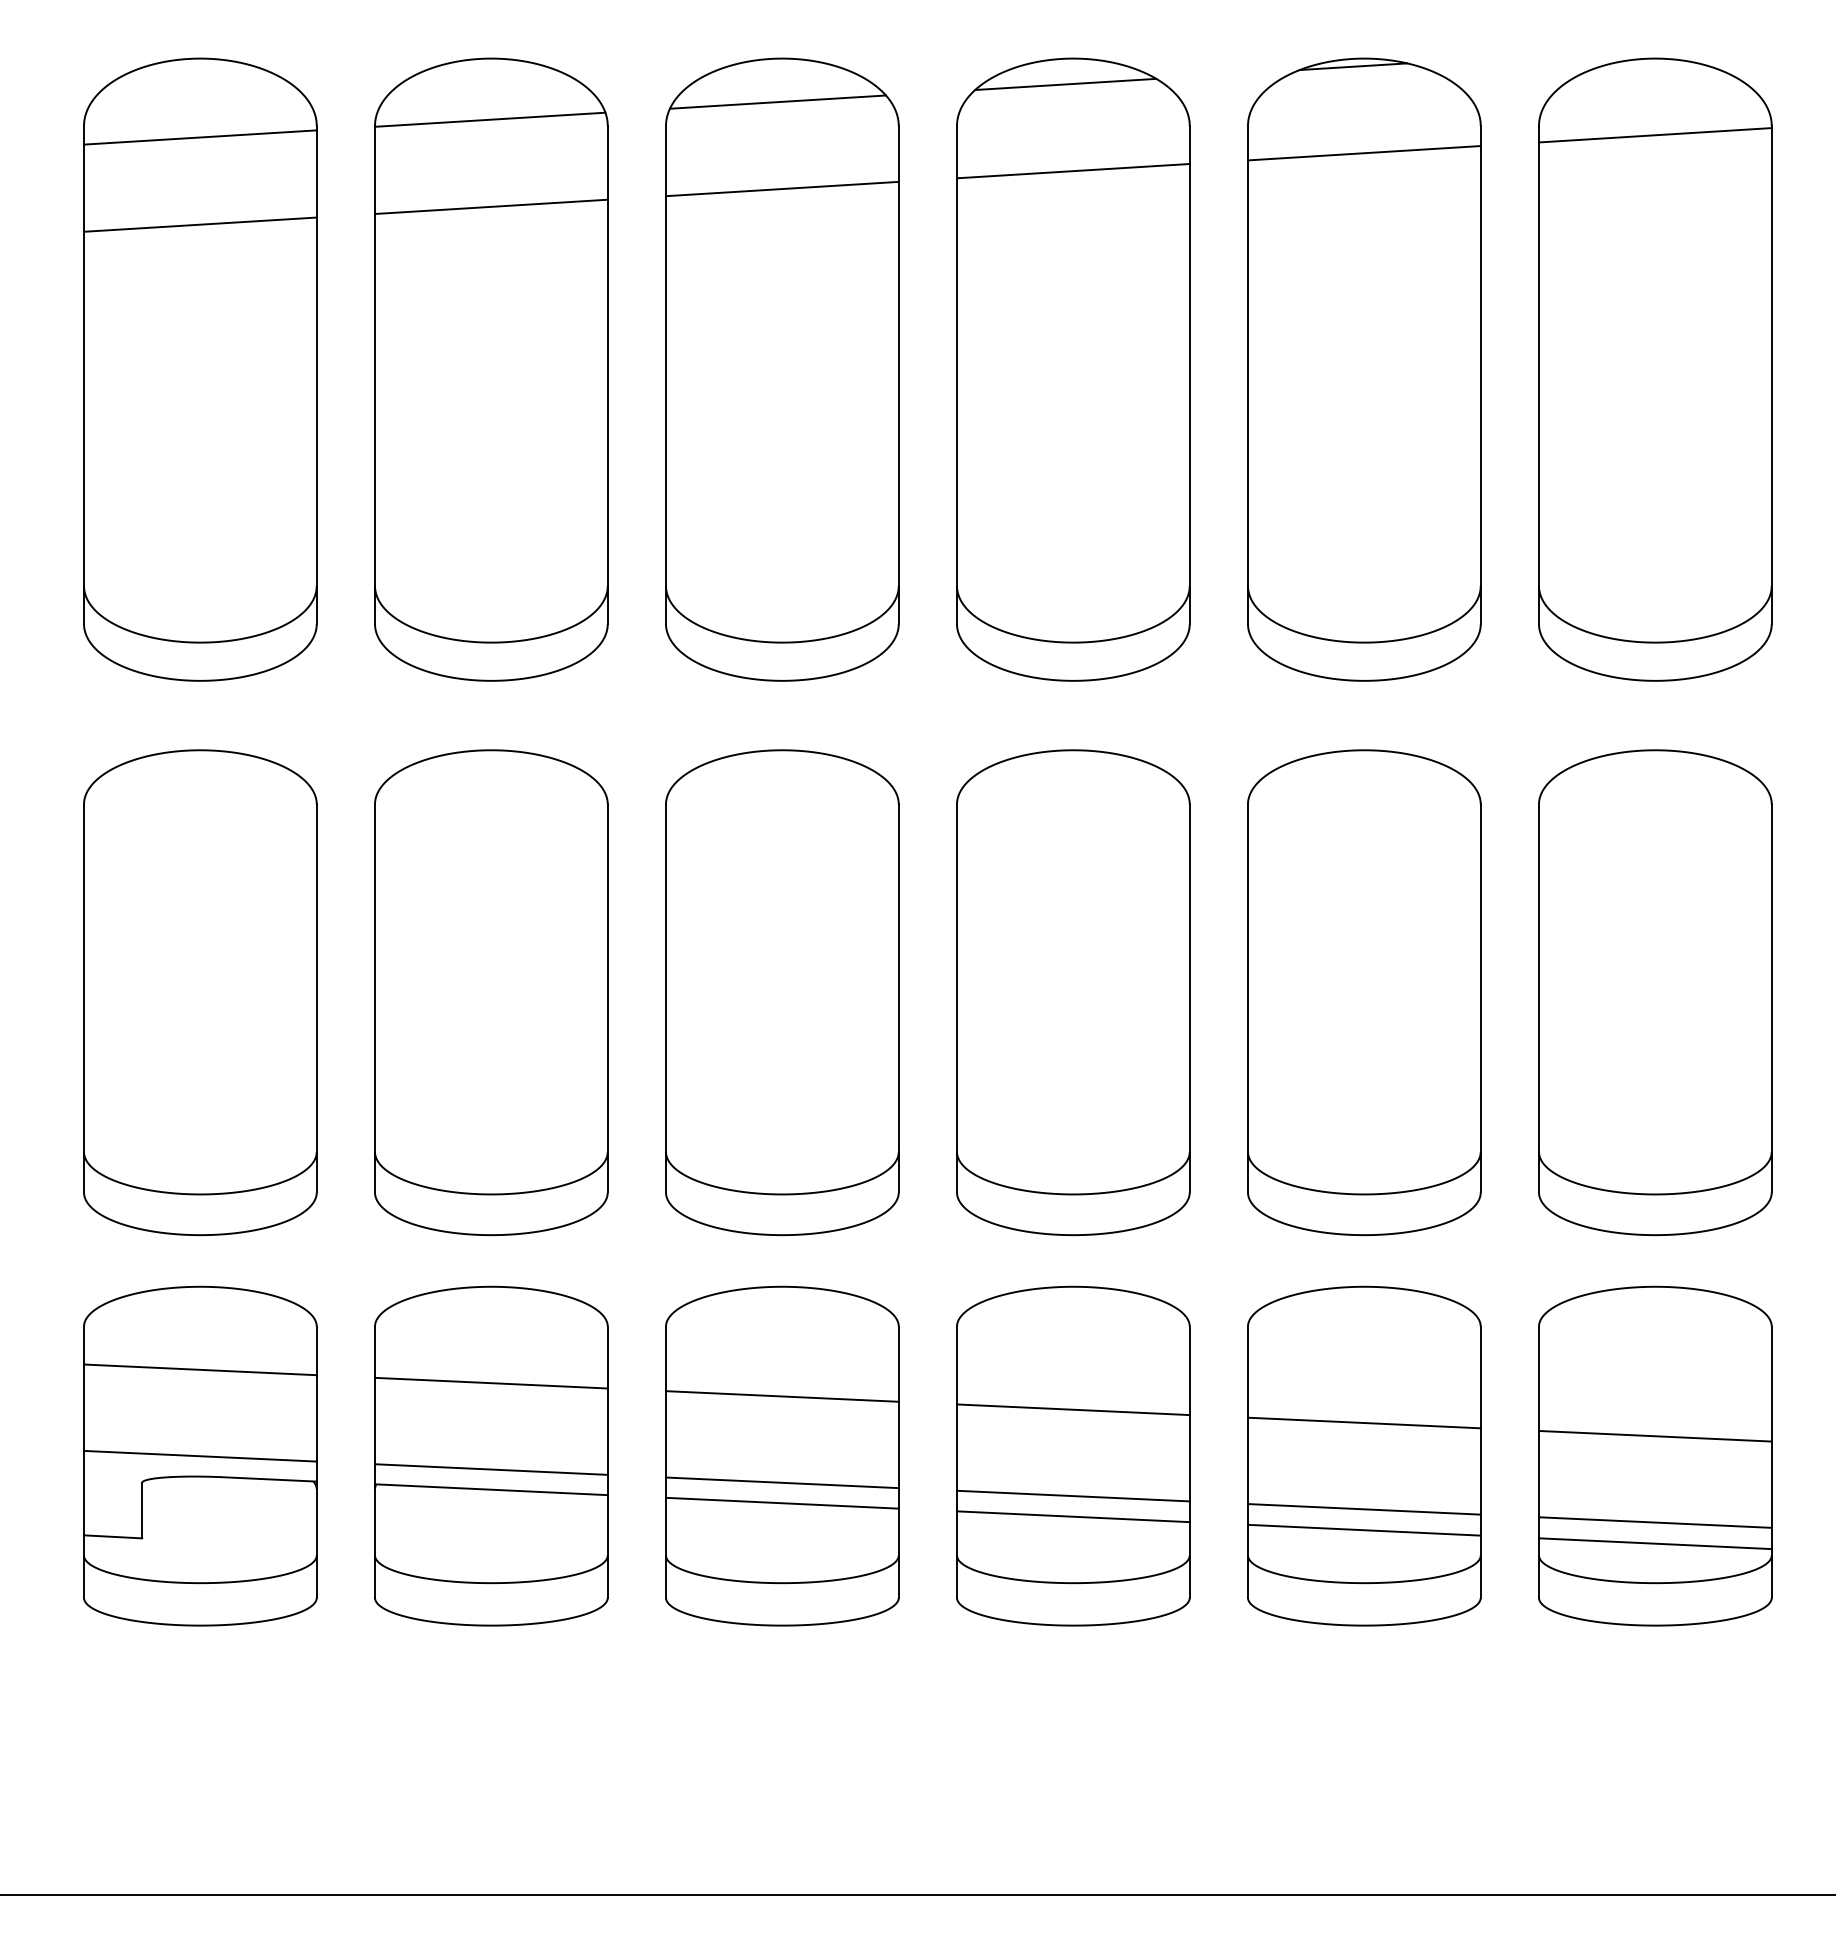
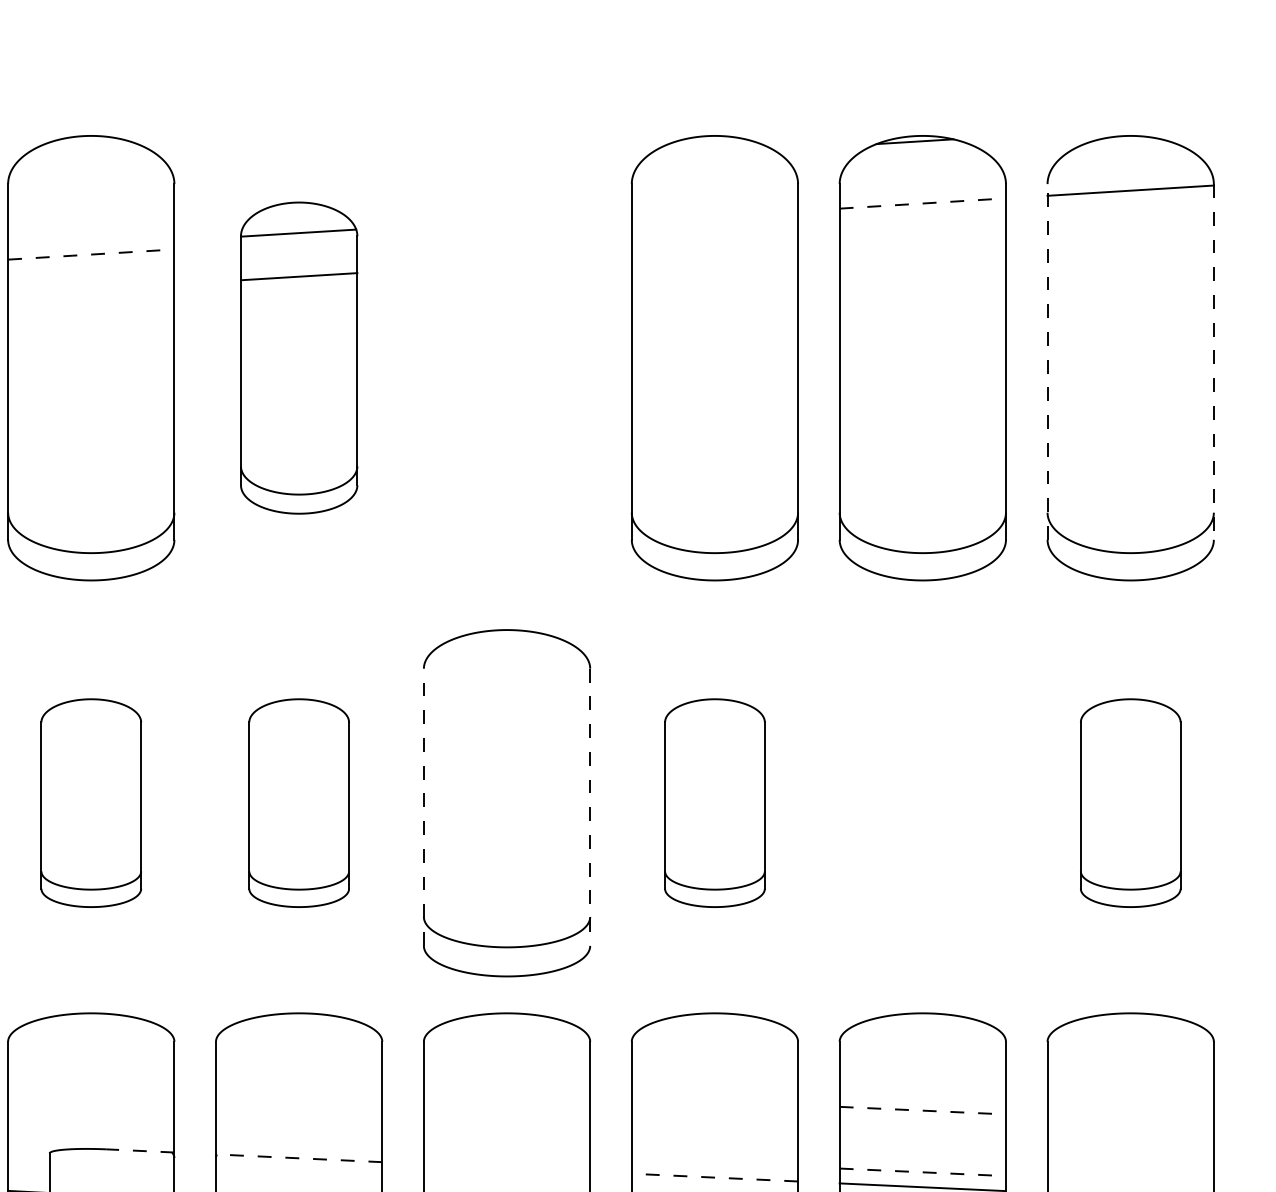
line: (1065, 84) -> (709, 154), removed
line: (200, 137) -> (91, 192), removed
line: (1364, 153) -> (922, 203), solid -> dashed
line: (1072, 170) -> (714, 215), removed
line: (200, 224) -> (91, 254), solid -> dashed
part: (491, 369) -> (299, 358), size x0.7
part: (782, 369) -> (507, 358), removed
line: (1538, 375) -> (1047, 362), solid -> dashed
line: (1771, 375) -> (1213, 362), solid -> dashed
part: (200, 992) -> (91, 803), size x0.6
part: (491, 992) -> (299, 803), size x0.6
part: (1073, 992) -> (715, 803), size x0.6
part: (1364, 992) -> (922, 803), removed
part: (1655, 992) -> (1130, 803), size x0.6
line: (665, 998) -> (423, 807), solid -> dashed
line: (898, 998) -> (590, 807), solid -> dashed
line: (199, 1369) -> (90, 1072), removed
line: (490, 1382) -> (298, 1081), removed
line: (781, 1396) -> (506, 1091), removed
line: (1072, 1409) -> (714, 1101), removed
line: (1364, 1423) -> (922, 1111), solid -> dashed
line: (1654, 1435) -> (1130, 1119), removed
line: (199, 1455) -> (90, 1133), removed
line: (490, 1469) -> (298, 1143), removed
line: (269, 1479) -> (140, 1151), solid -> dashed
line: (781, 1482) -> (506, 1153), removed
line: (491, 1489) -> (299, 1158), solid -> dashed
line: (1072, 1495) -> (714, 1162), removed
line: (781, 1502) -> (506, 1167), removed
line: (1364, 1509) -> (922, 1172), solid -> dashed
line: (1073, 1516) -> (715, 1177), solid -> dashed
line: (1654, 1522) -> (1130, 1181), removed

